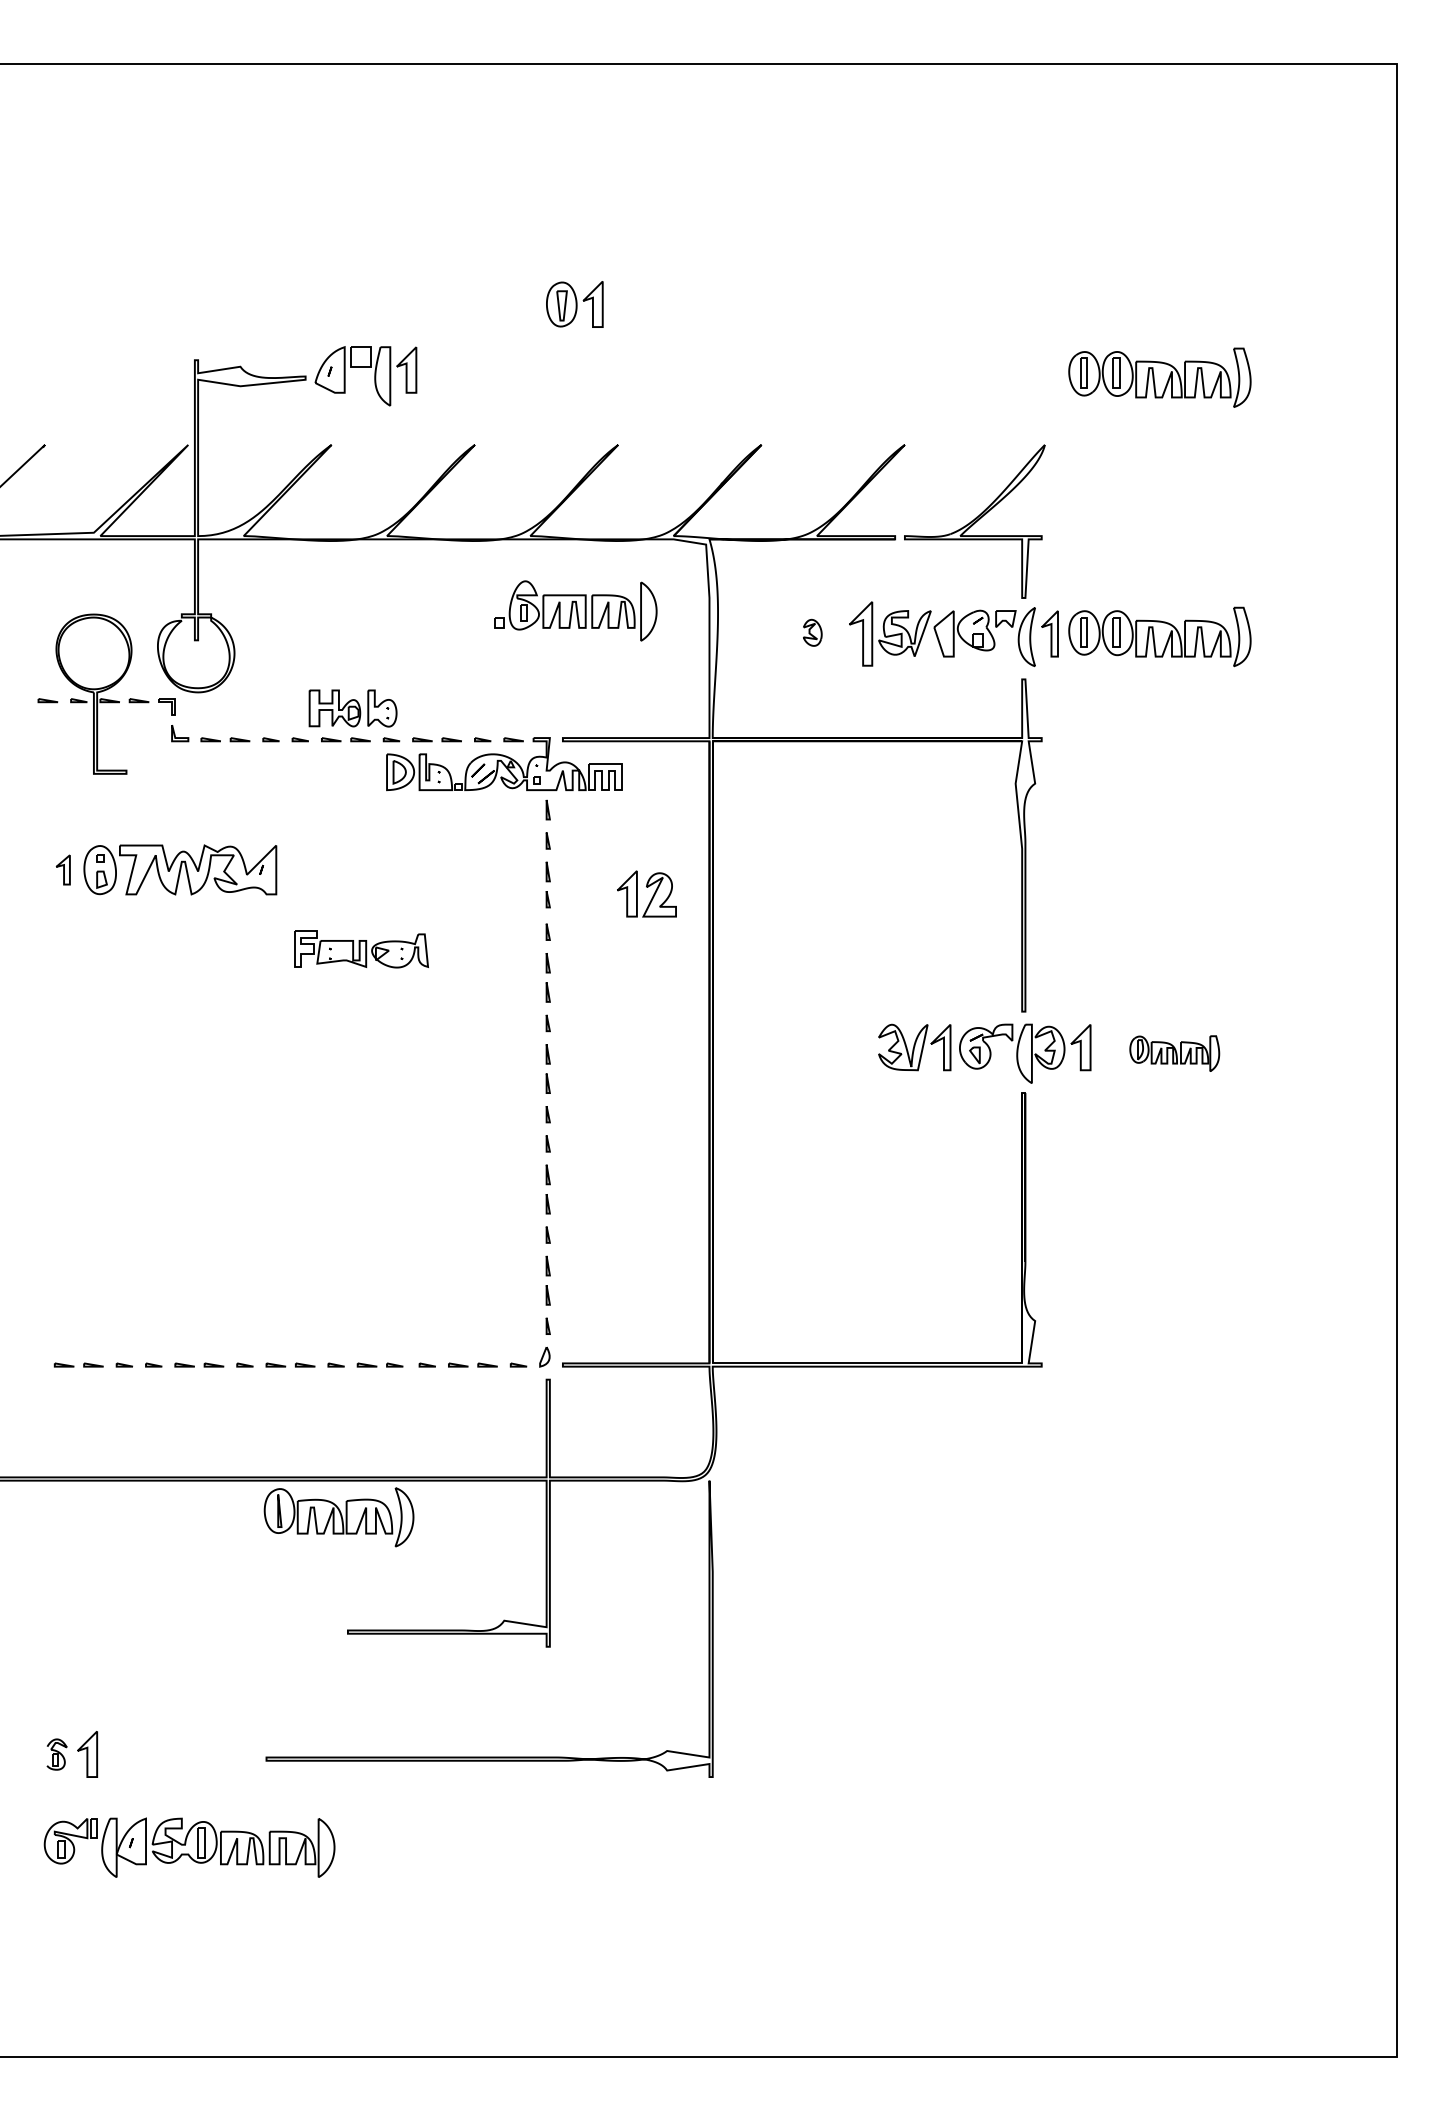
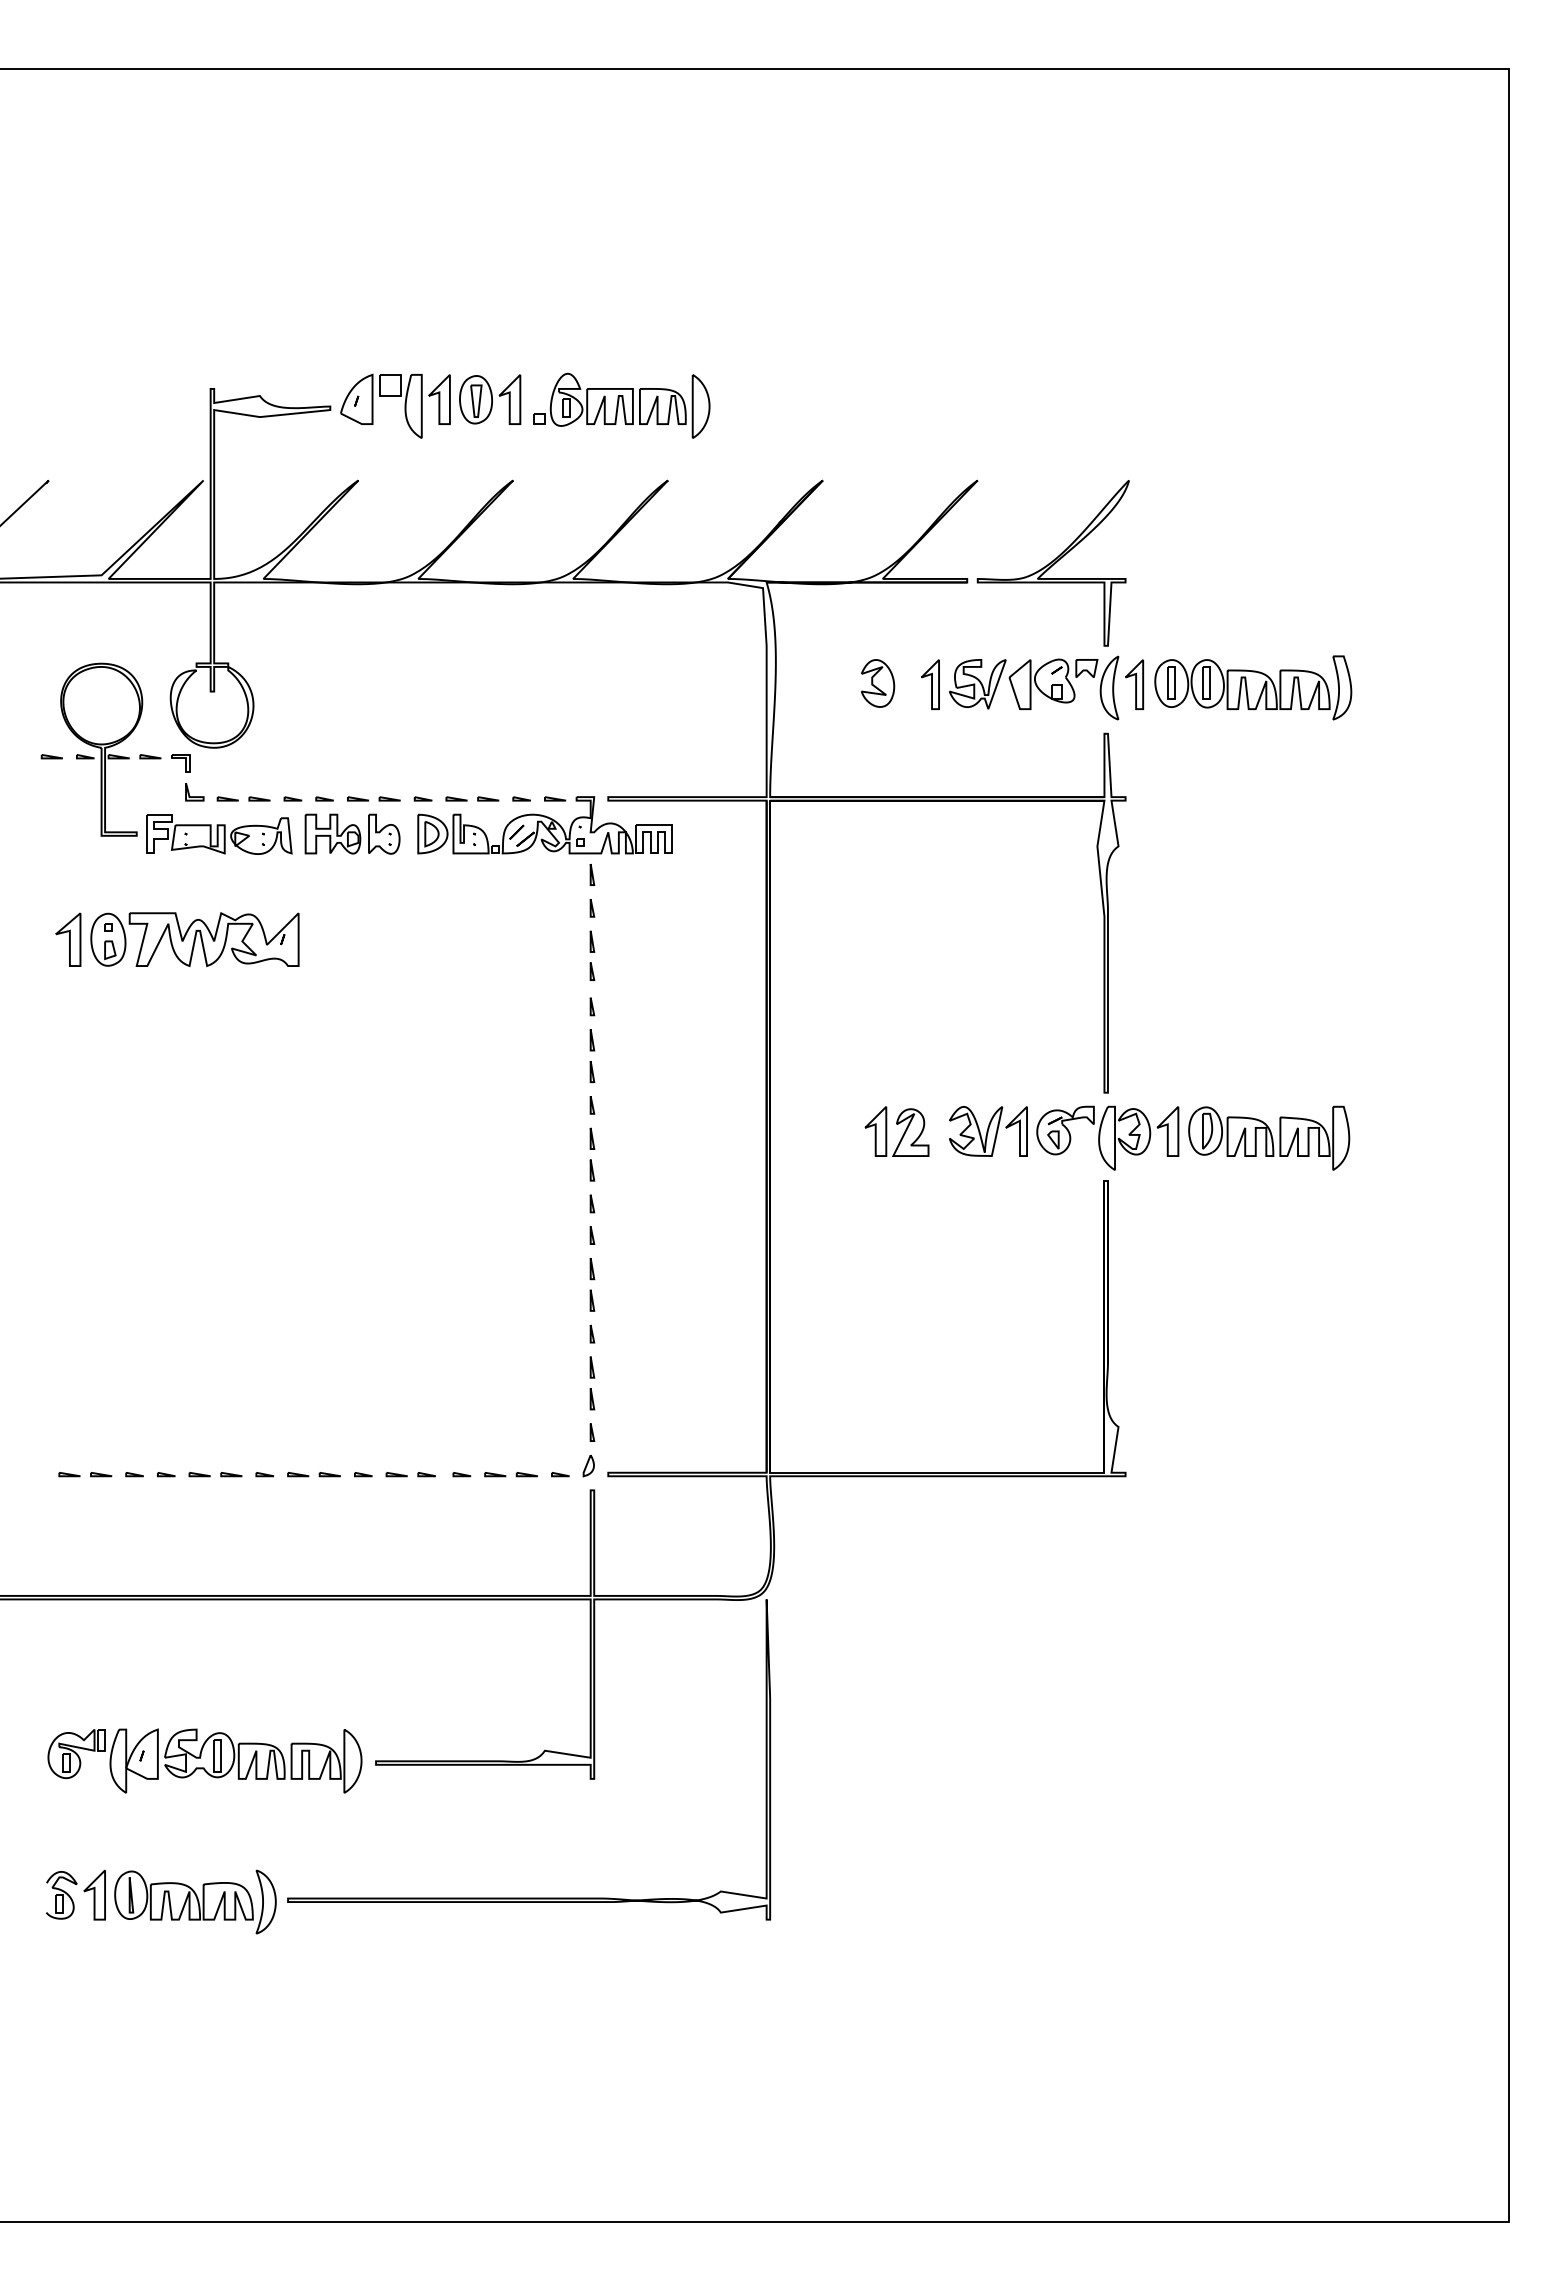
part: (575, 304) -> (490, 399), moved
part: (1160, 377) -> (1253, 407), removed
part: (575, 610) -> (621, 405), moved
part: (813, 632) -> (878, 683), size x1.67
part: (861, 633) -> (930, 684), size x0.71
part: (352, 707) -> (352, 833), moved
part: (63, 869) -> (68, 939), size x1.67
part: (646, 887) -> (896, 1124), moved
part: (361, 949) -> (219, 834), moved
part: (1174, 1053) -> (1269, 1137), size x1.67
part: (339, 1516) -> (195, 1901), moved
part: (56, 1754) -> (61, 1895), size x1.43
part: (189, 1847) -> (204, 1760), moved

